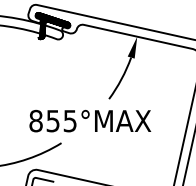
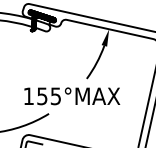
text: (35, 120) -> (28, 95), 855°MAX -> 155°MAX

